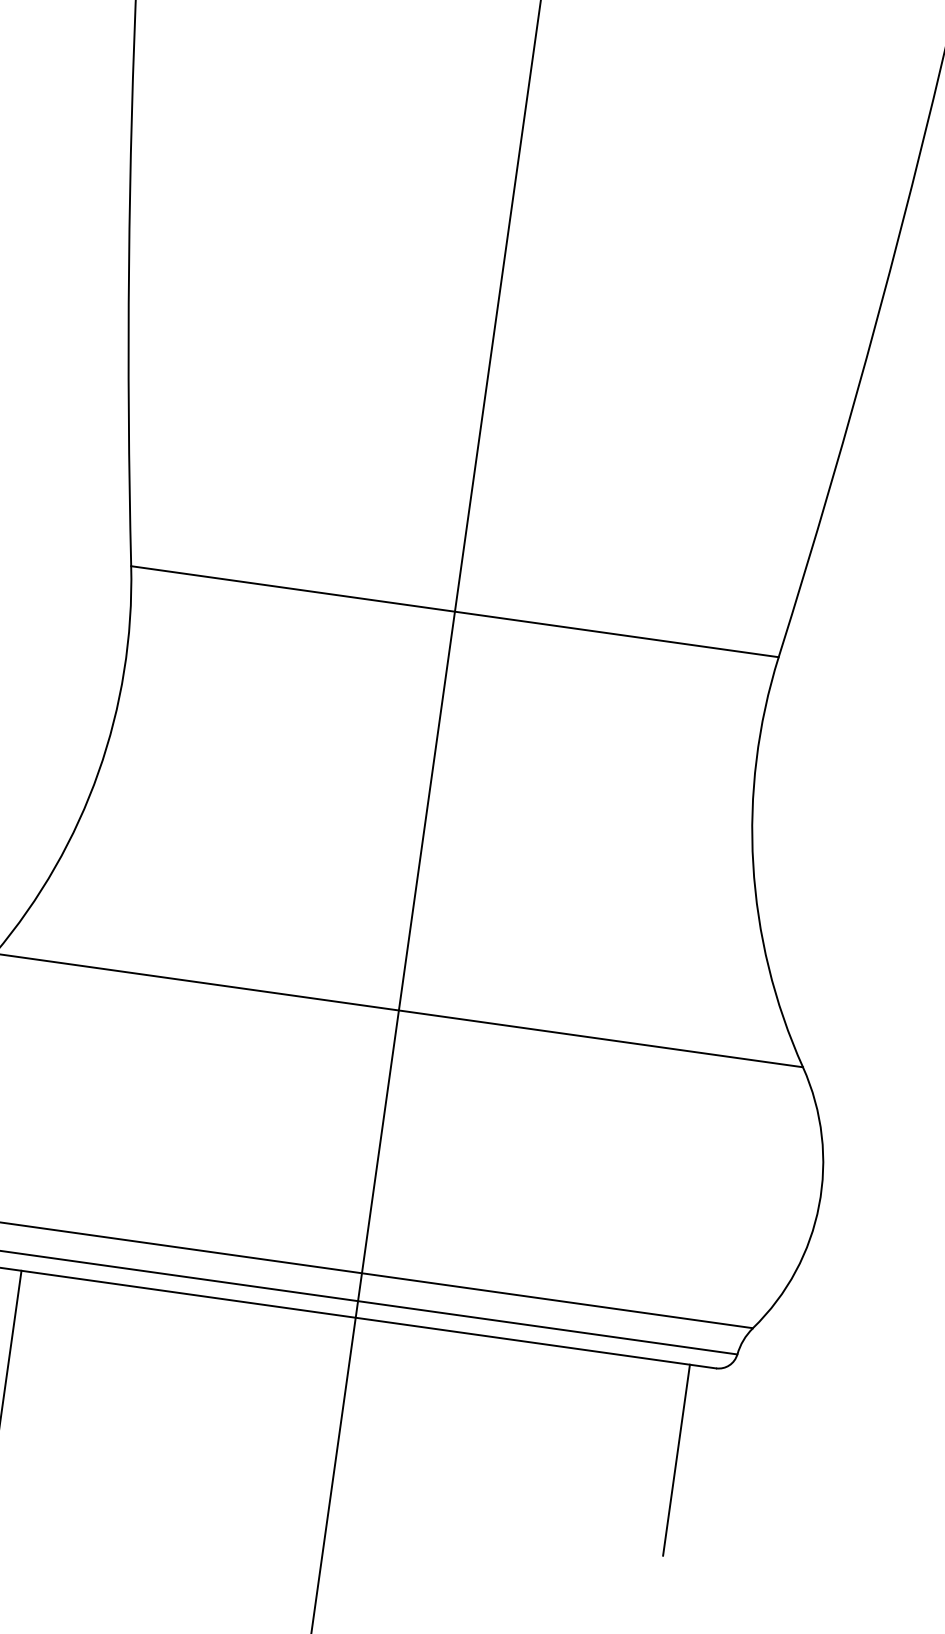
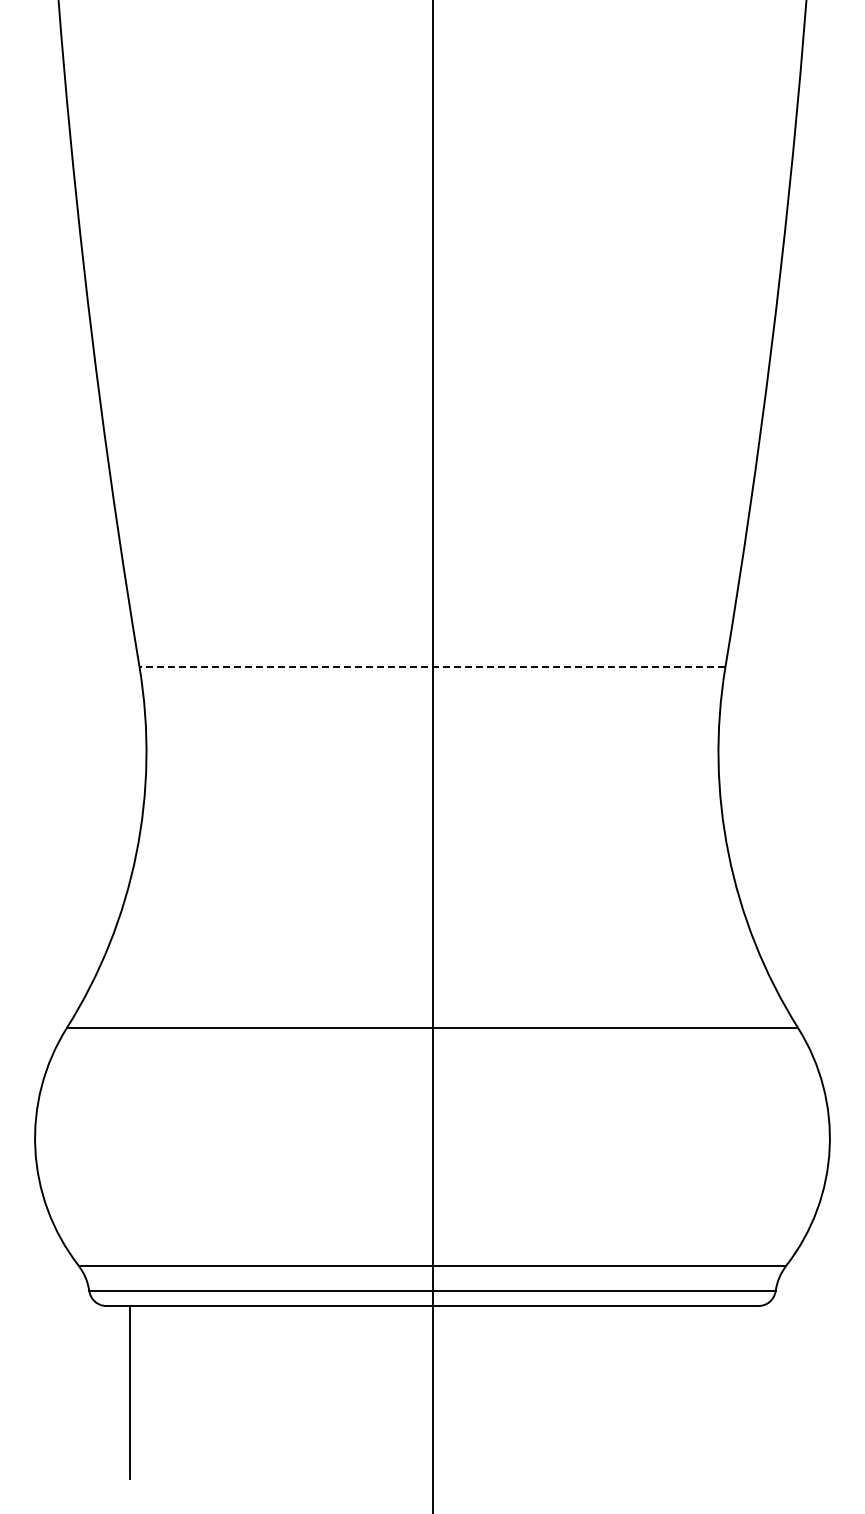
line: (454, 612) -> (432, 667), solid -> dashed
line: (676, 1460) -> (734, 1392), removed

